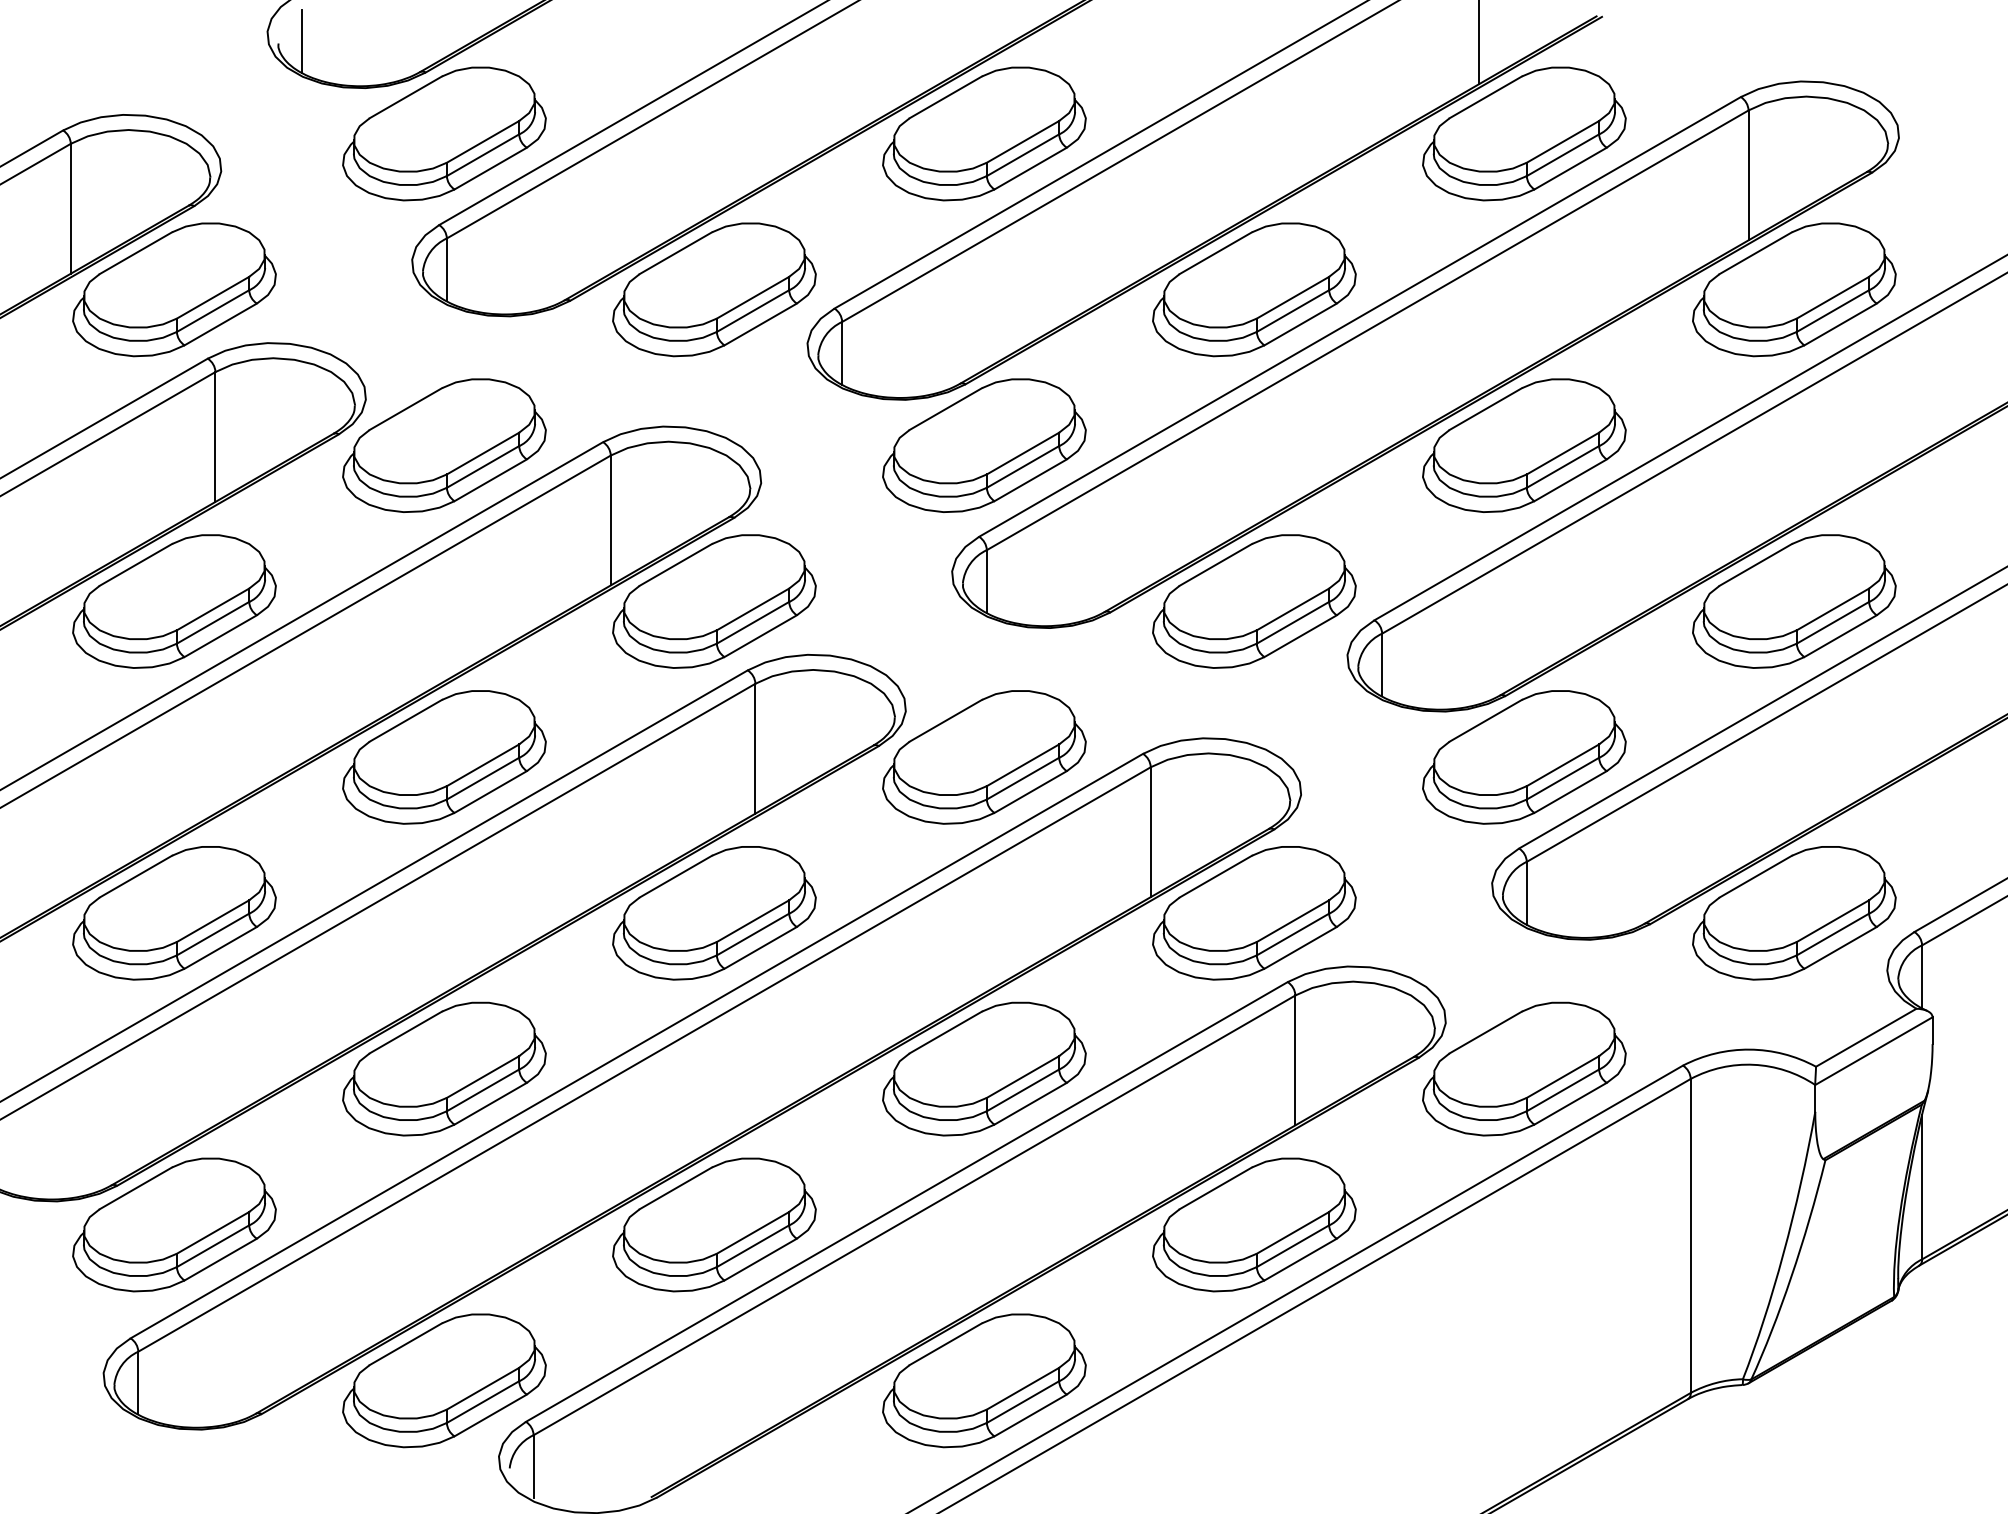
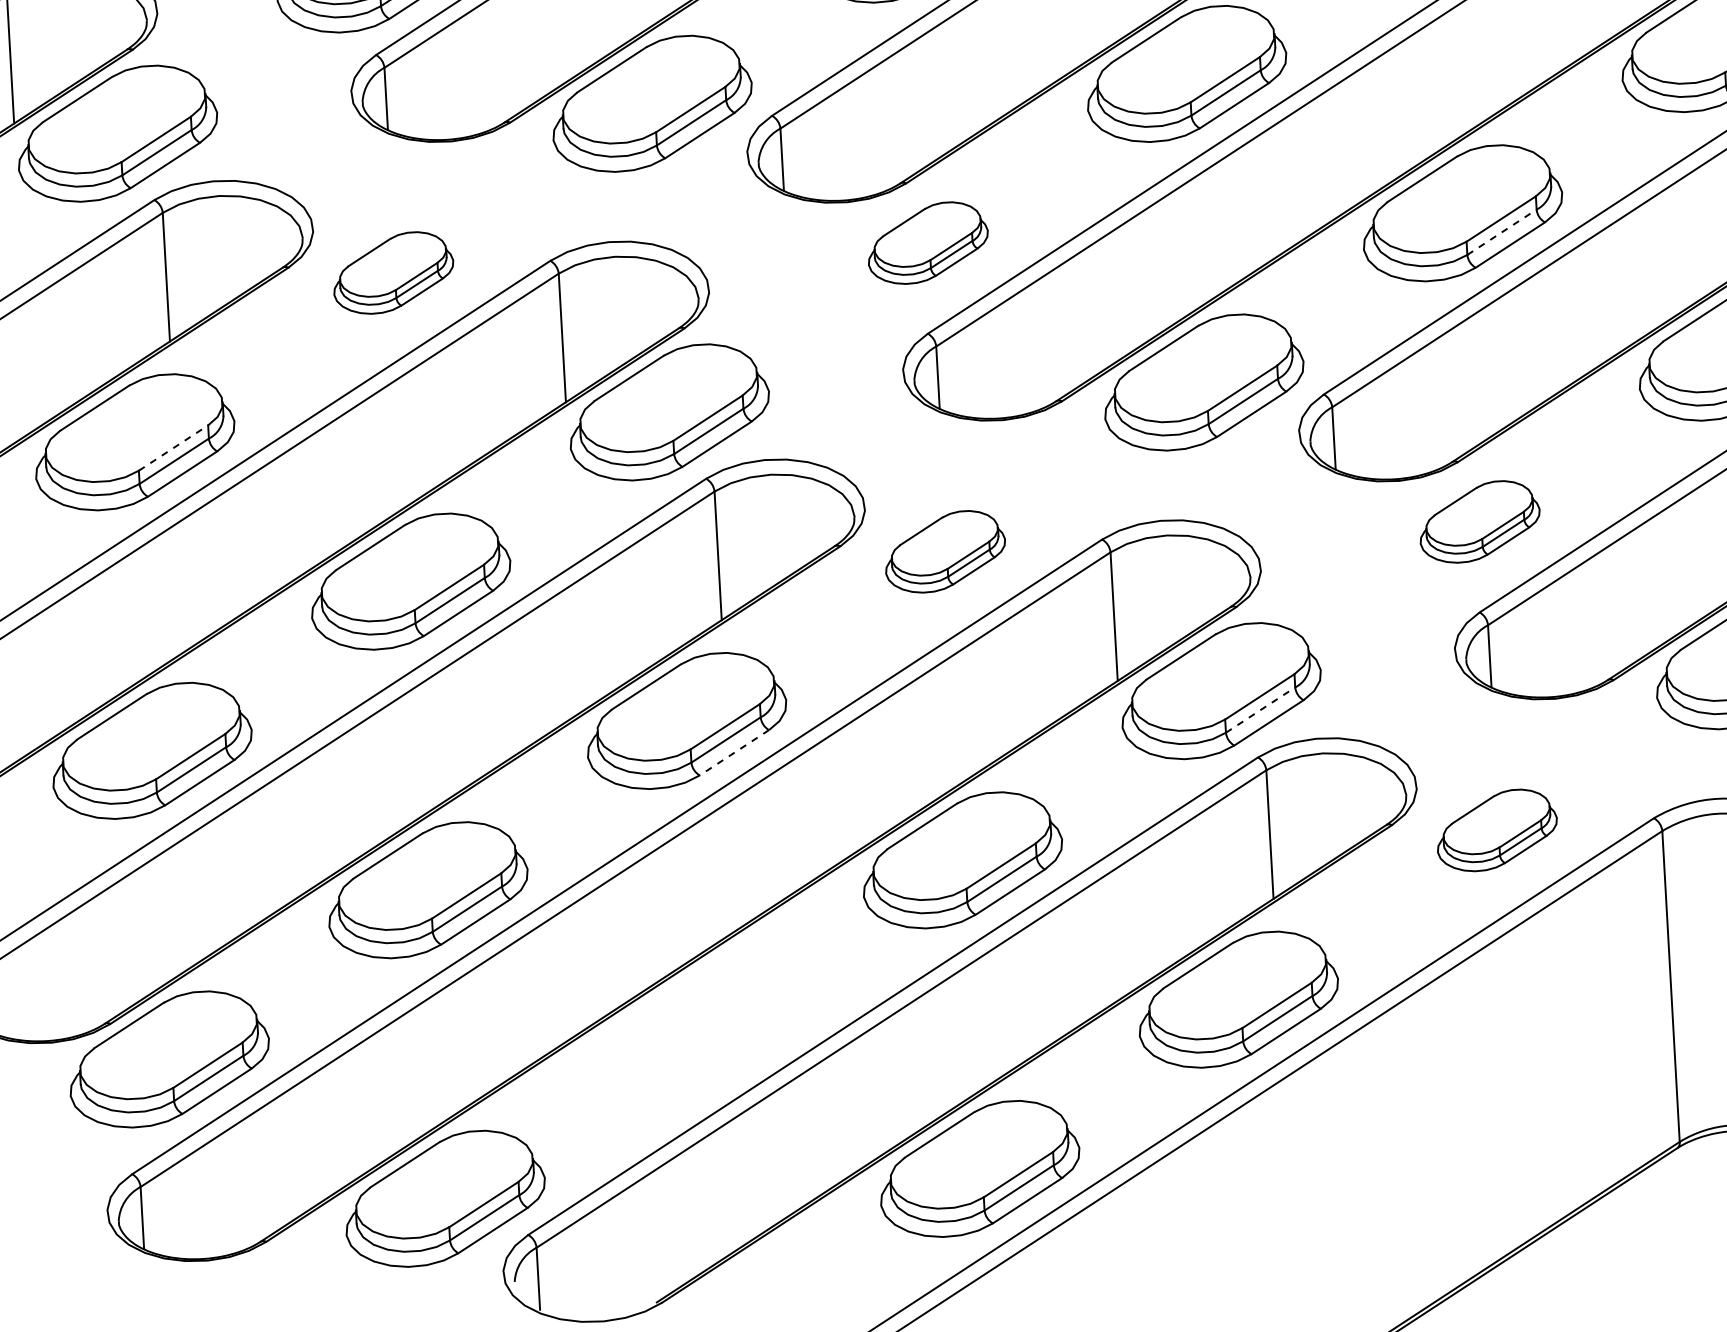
part: (444, 445) -> (393, 272), size x0.6
part: (984, 445) -> (928, 243), size x0.6
line: (1562, 466) -> (1501, 231), solid -> dashed
line: (213, 609) -> (173, 448), solid -> dashed
part: (984, 757) -> (945, 551), size x0.6
part: (1524, 757) -> (1479, 522), size x0.6
line: (1292, 934) -> (1260, 710), solid -> dashed
line: (760, 947) -> (734, 752), solid -> dashed
part: (1524, 1068) -> (1497, 829), size x0.6
part: (714, 1224) -> (703, 1029), removed

